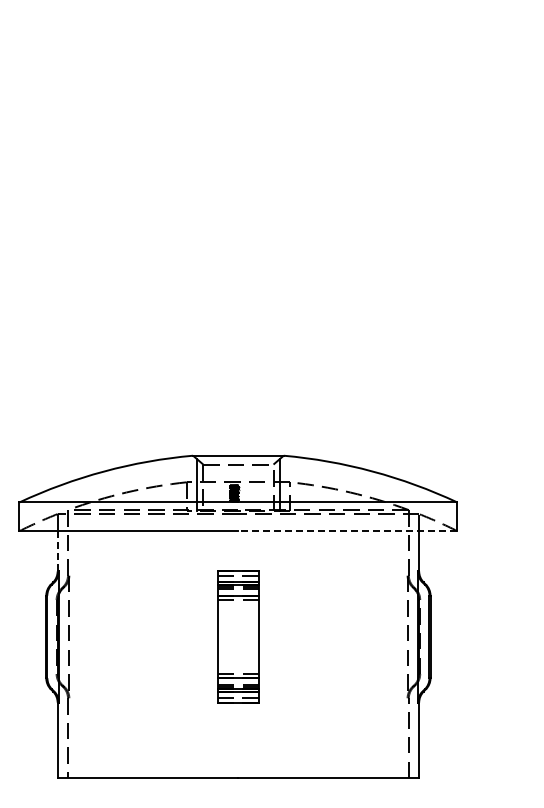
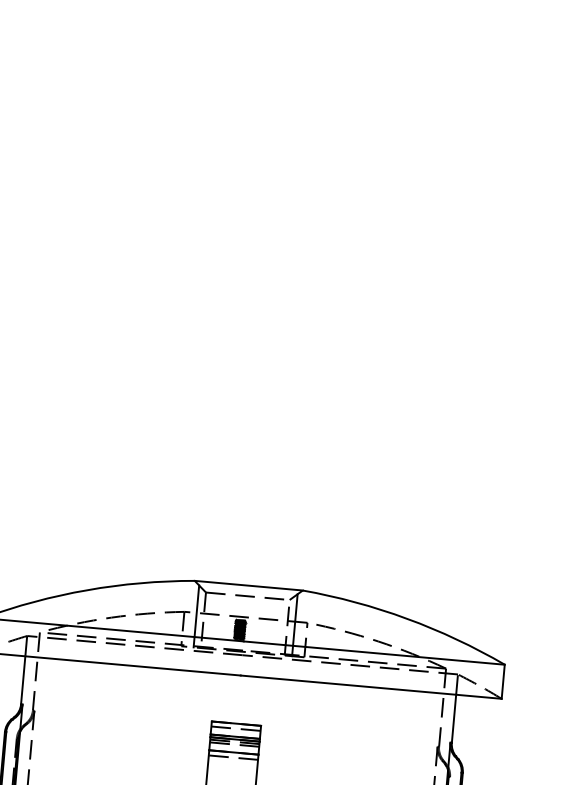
line: (347, 531) -> (370, 687), dashed -> solid
line: (57, 551) -> (23, 680), dashed -> solid

